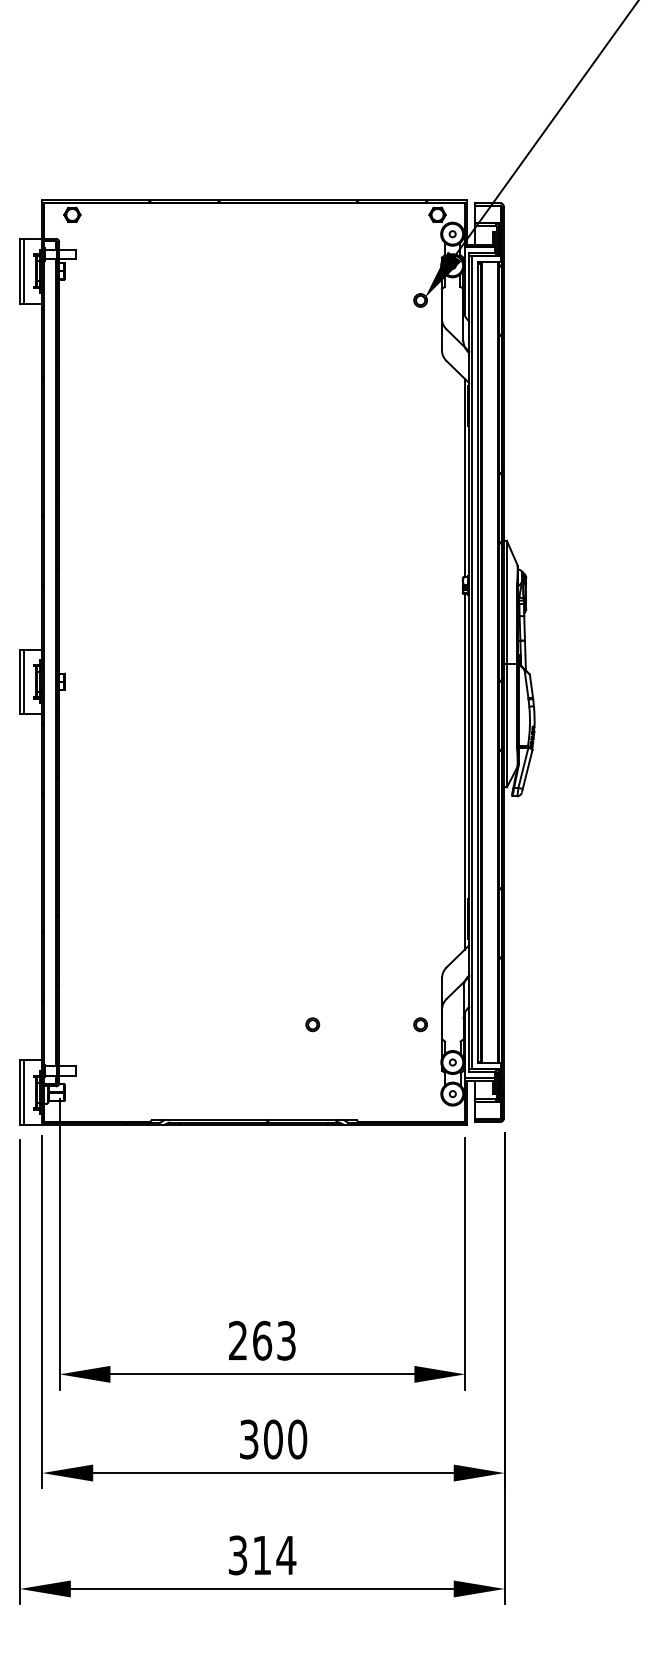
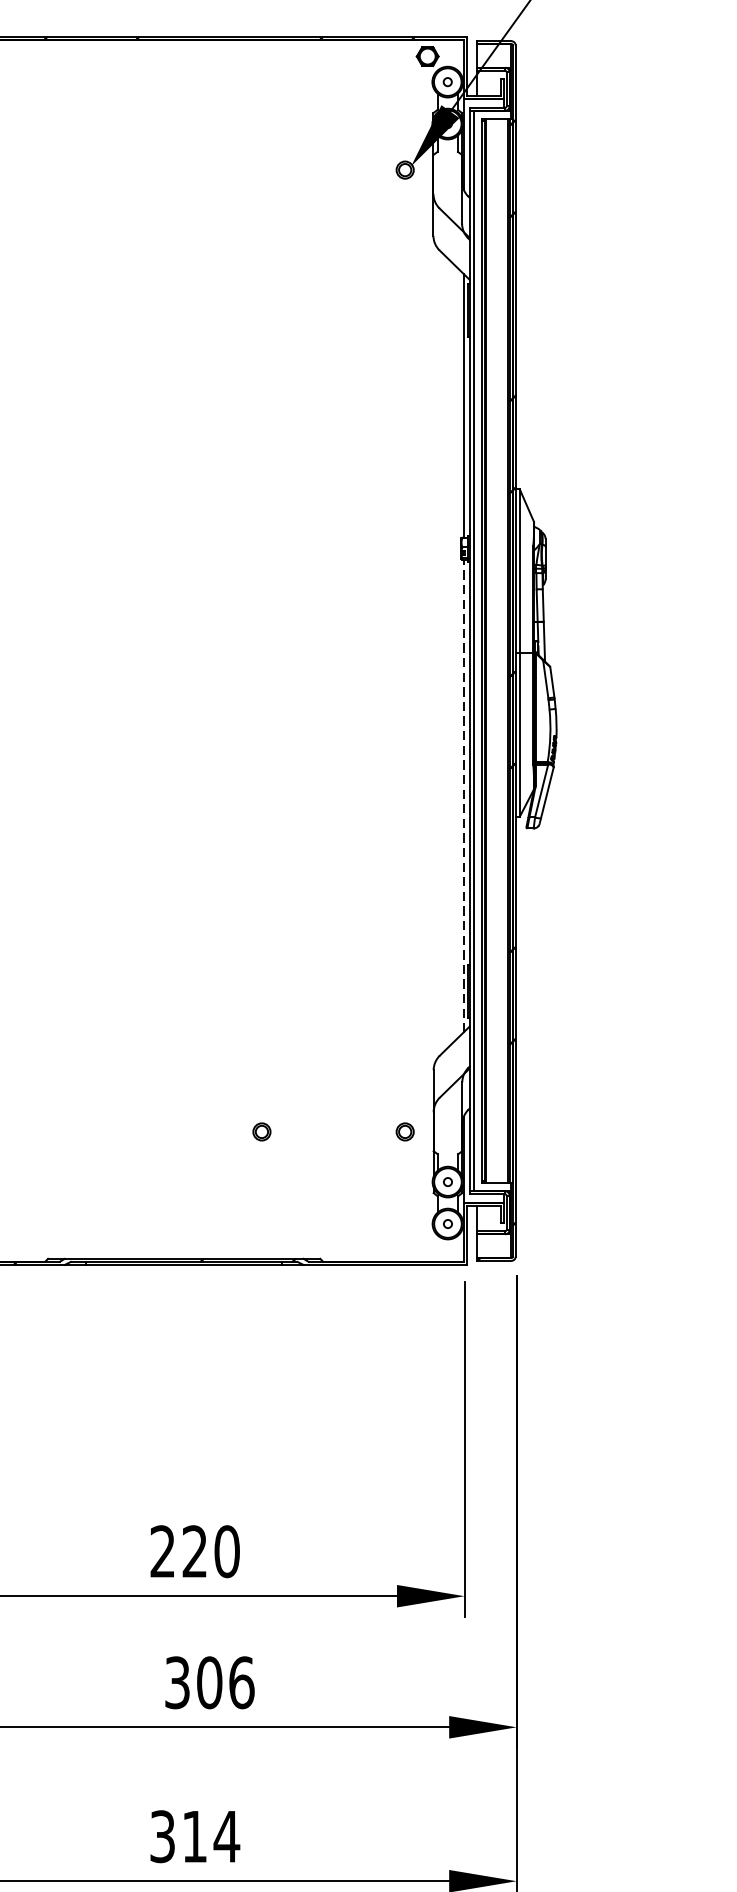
line: (464, 771) -> (463, 795), solid -> dashed
text: (274, 1340) -> (211, 1551), 263 -> 220
text: (297, 1439) -> (241, 1682), 300 -> 306

